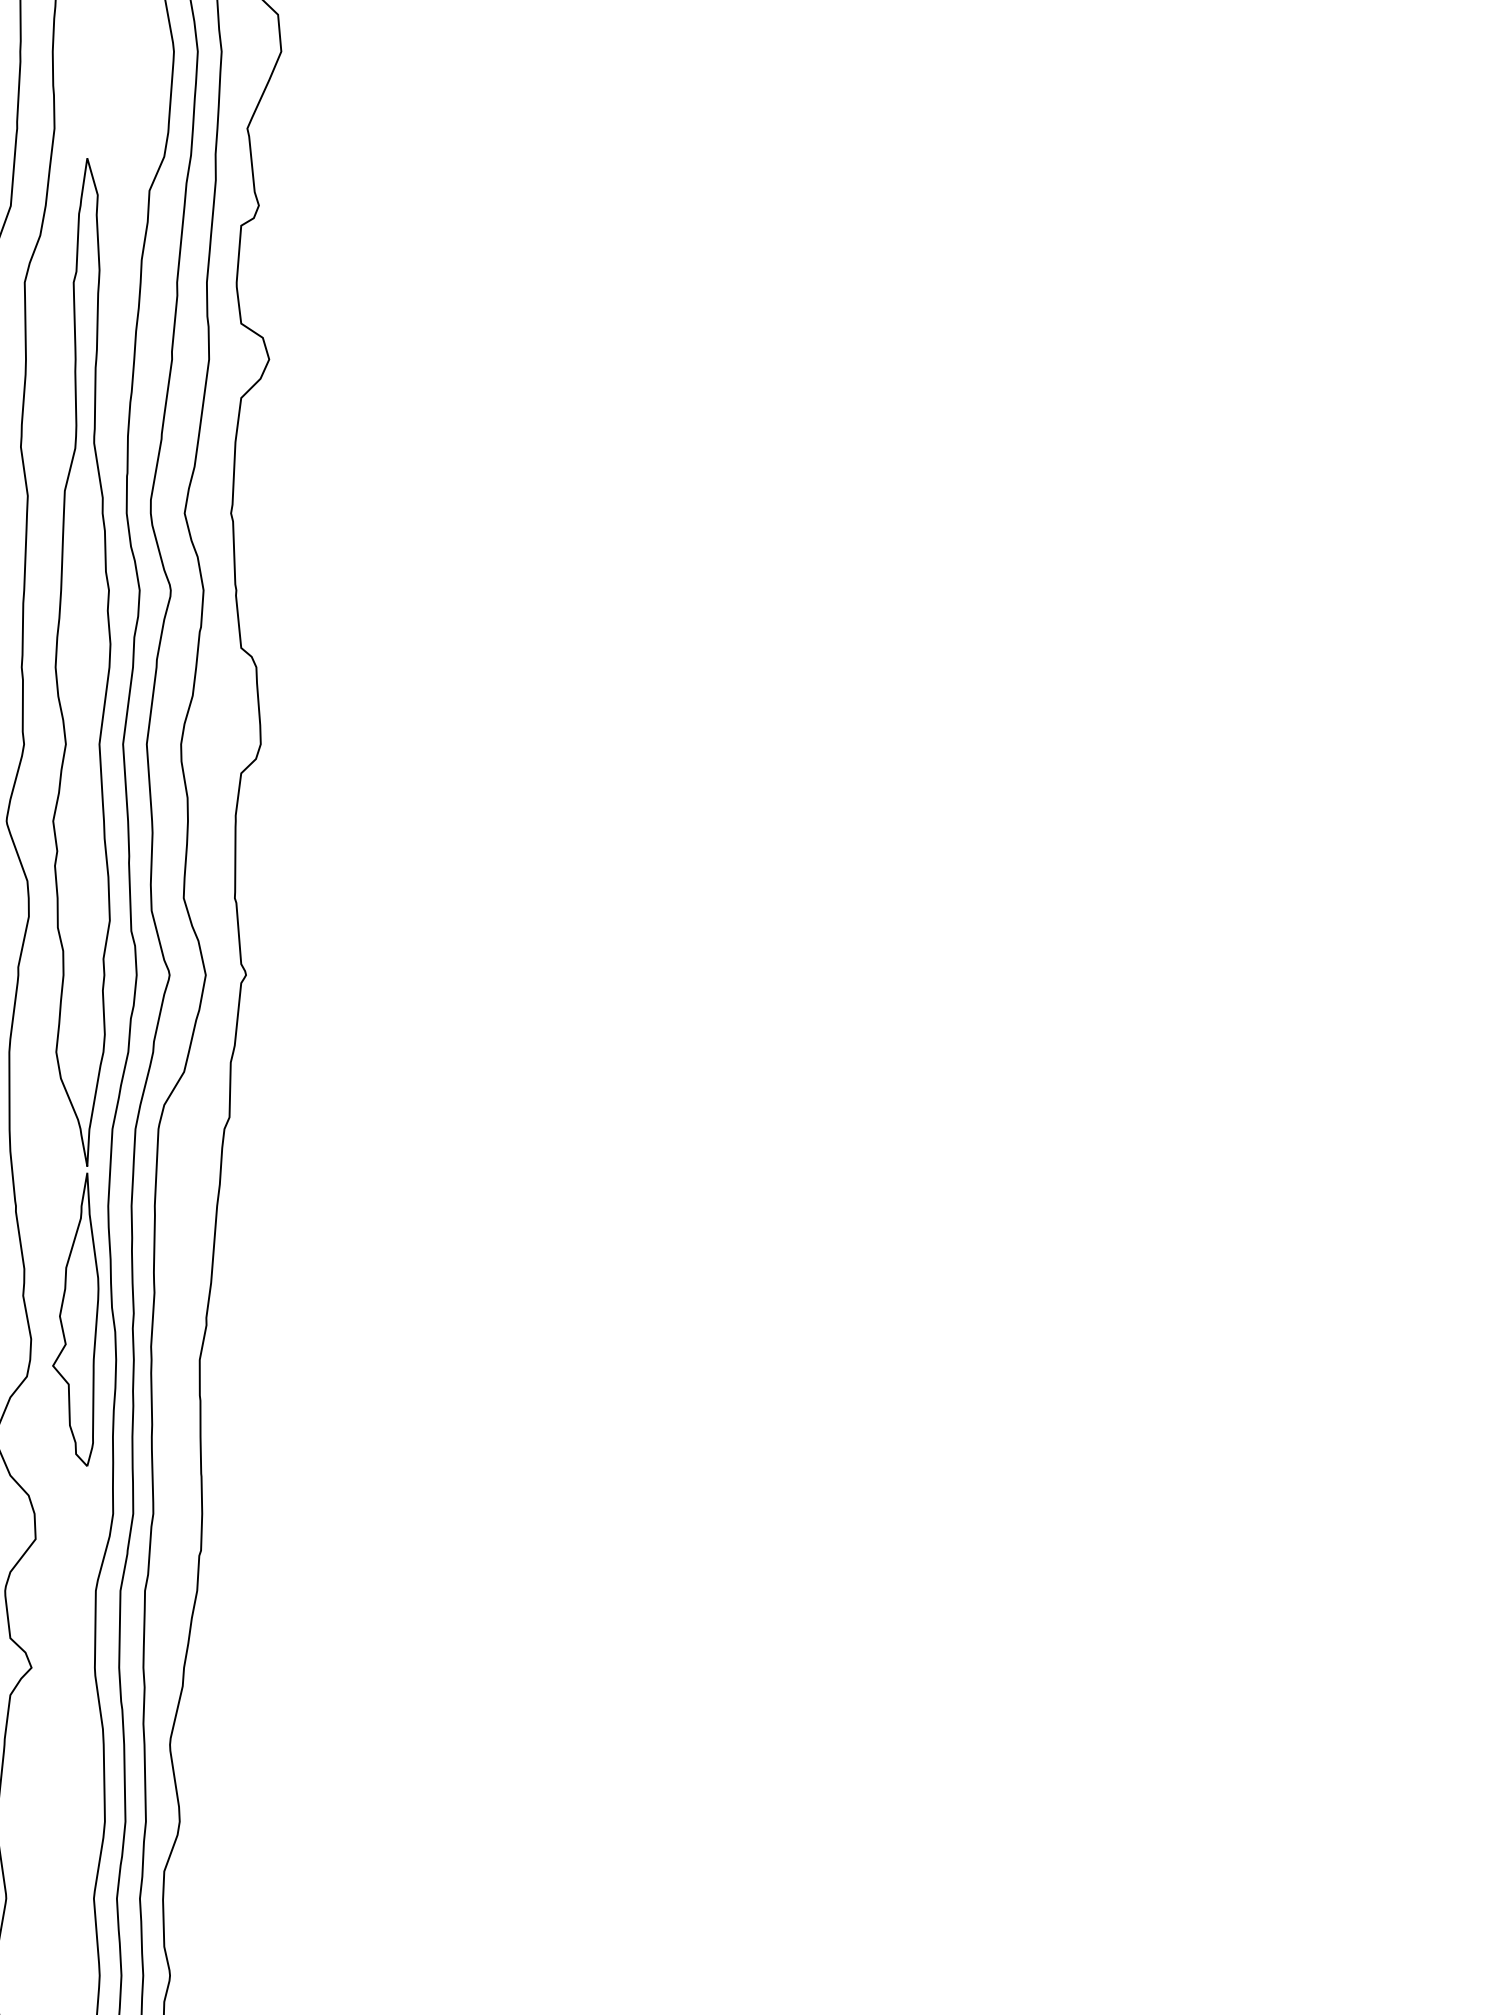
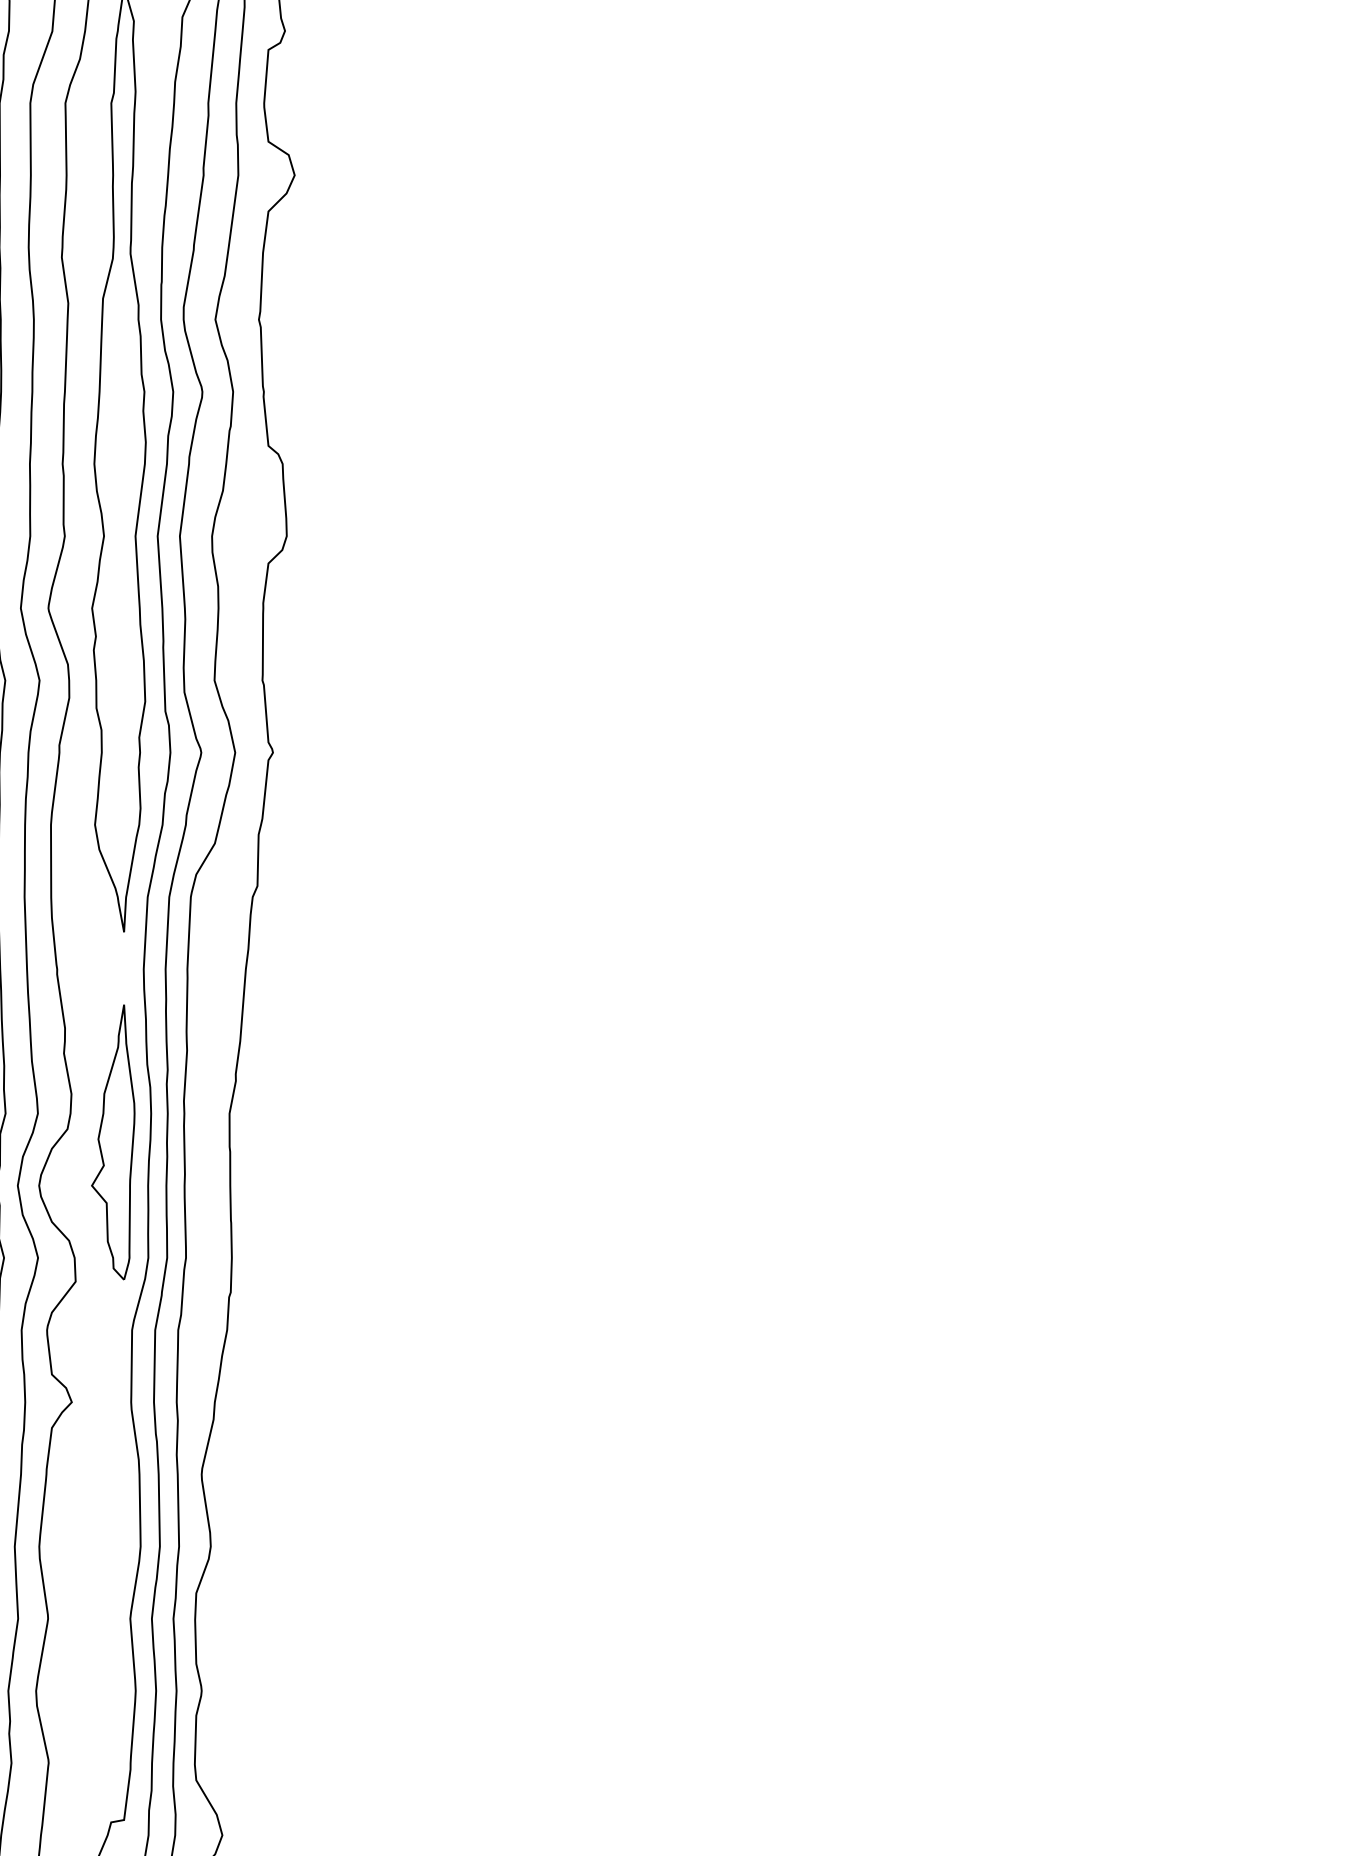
part: (75, 1319) -> (113, 1142), moved

